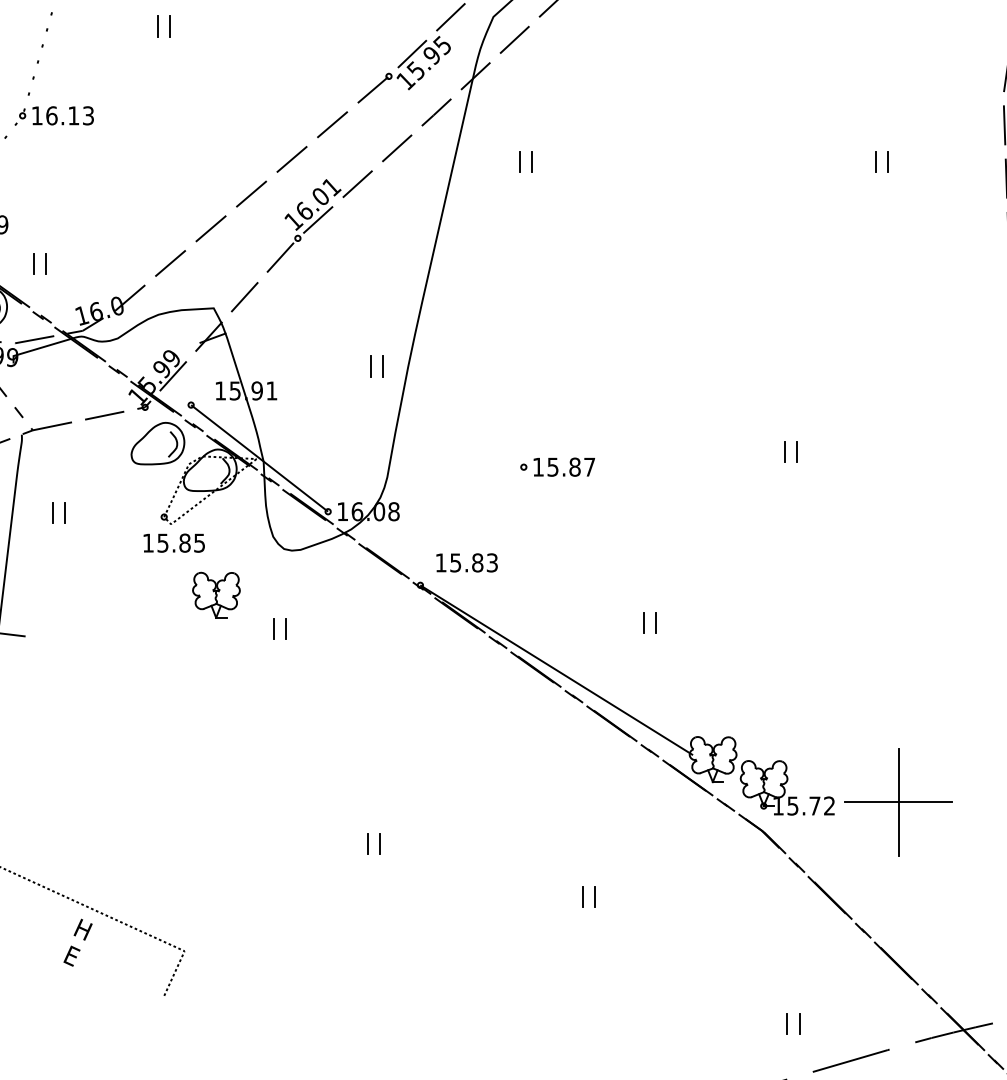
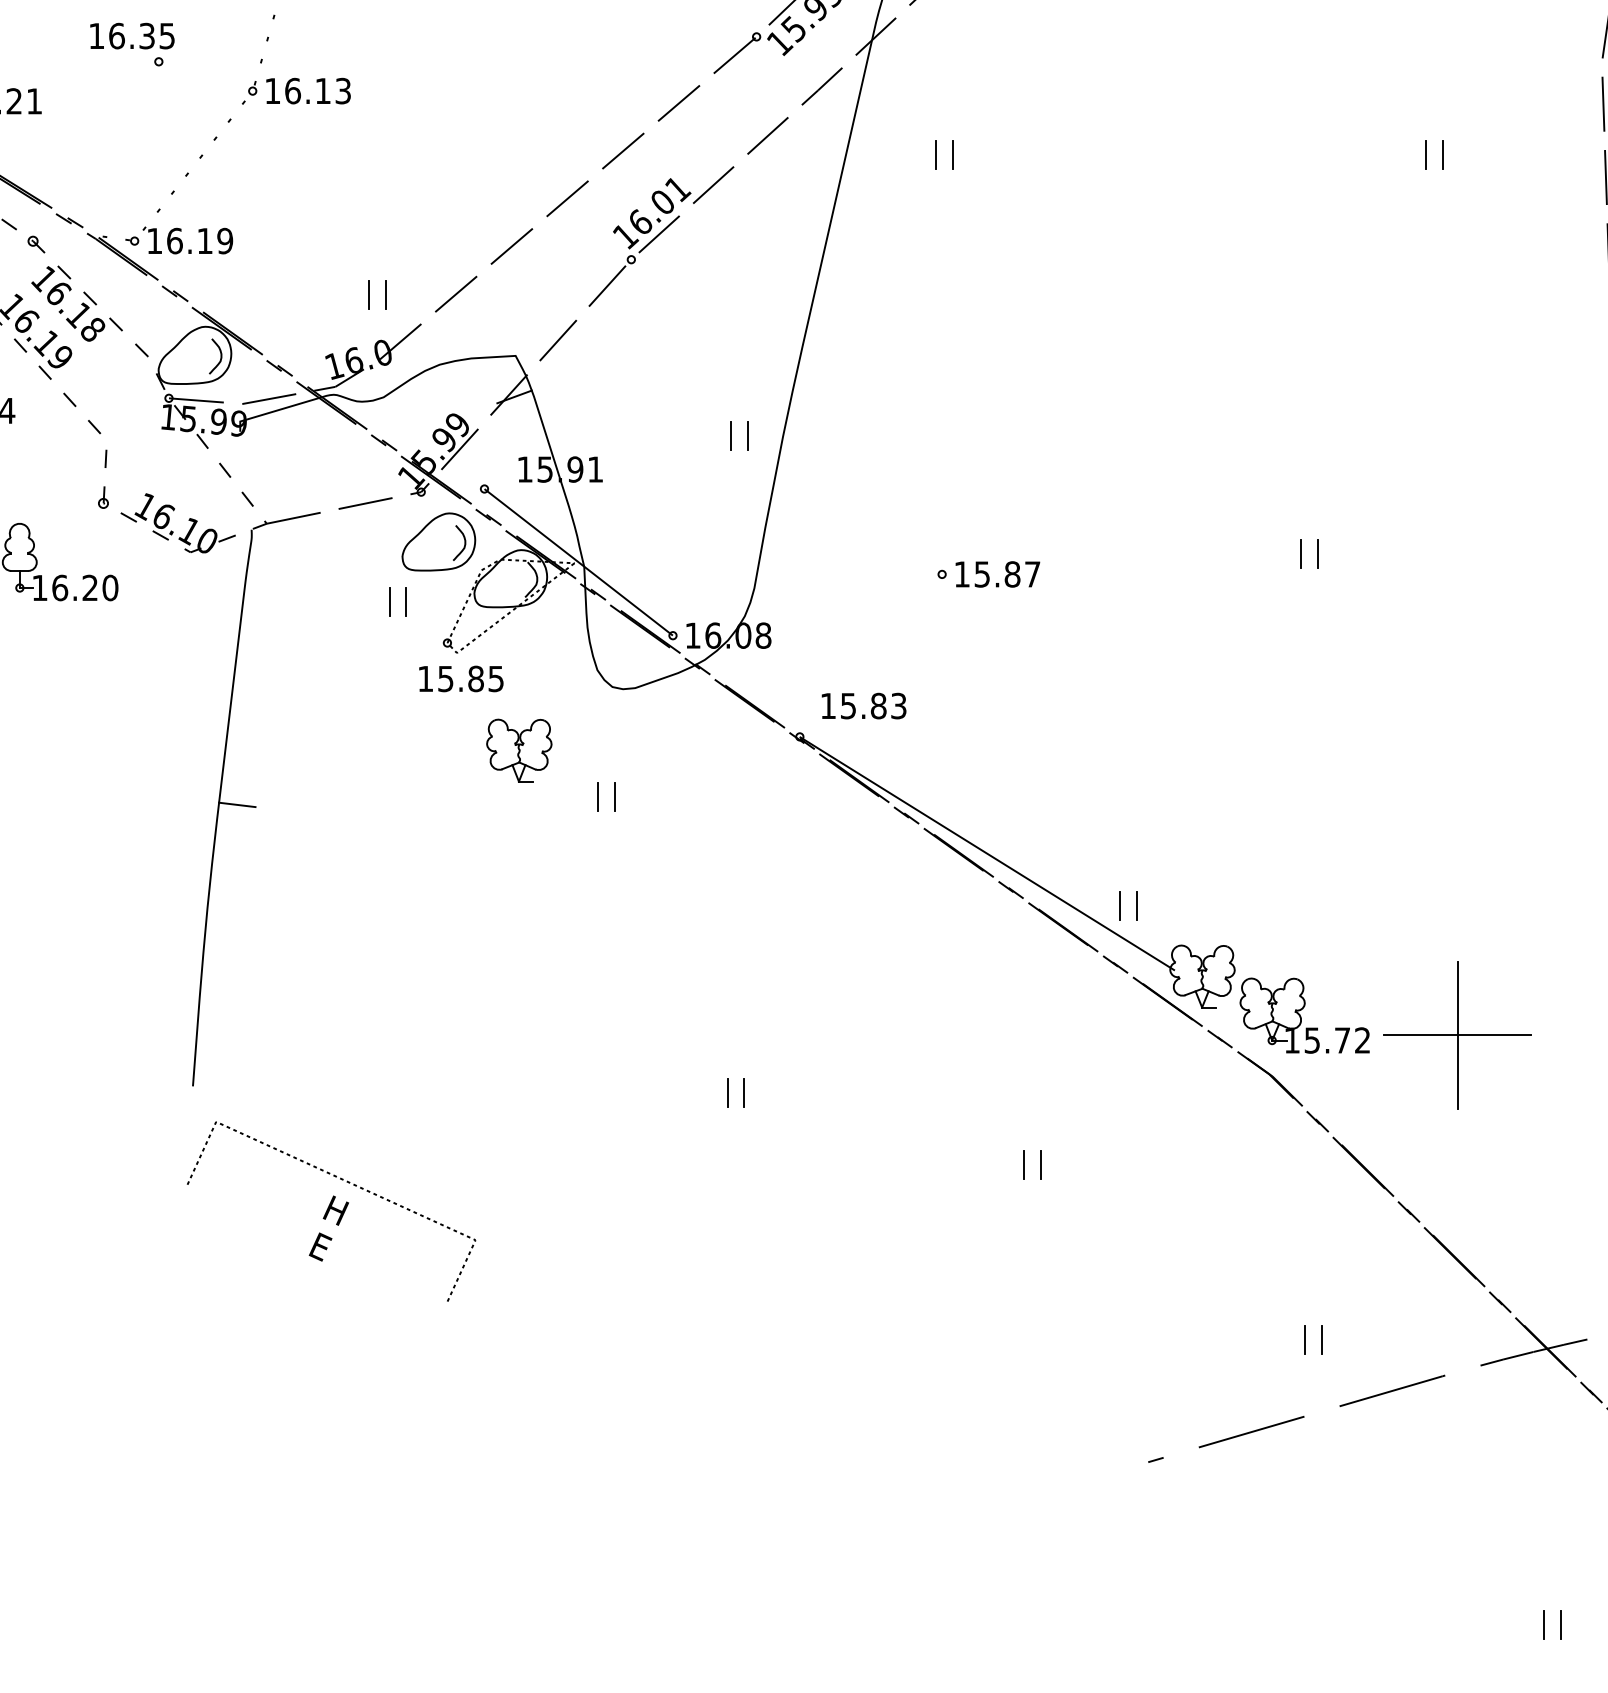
part: (34, 263) -> (369, 294), moved
part: (53, 512) -> (390, 601), moved
part: (644, 622) -> (1120, 905), moved

